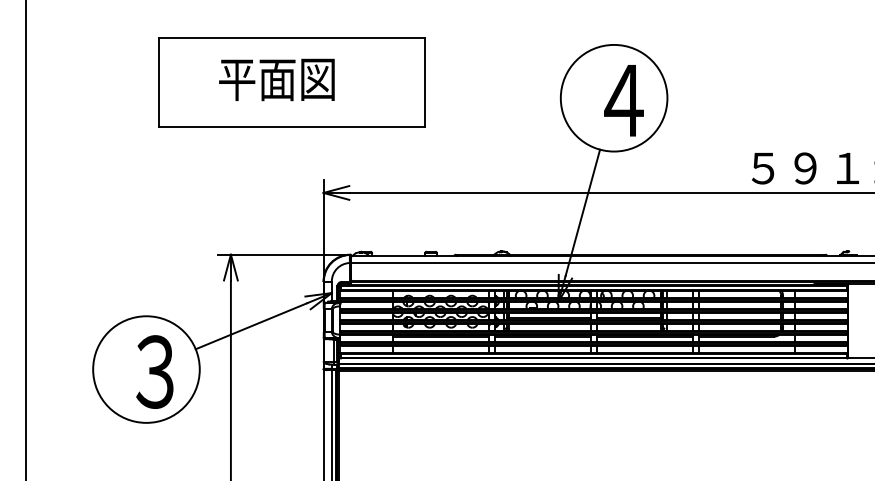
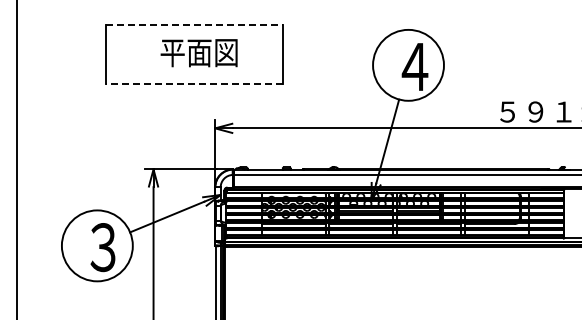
line: (292, 38) -> (194, 25), solid -> dashed
text: (275, 80) -> (198, 53), moved
line: (292, 127) -> (194, 84), solid -> dashed

